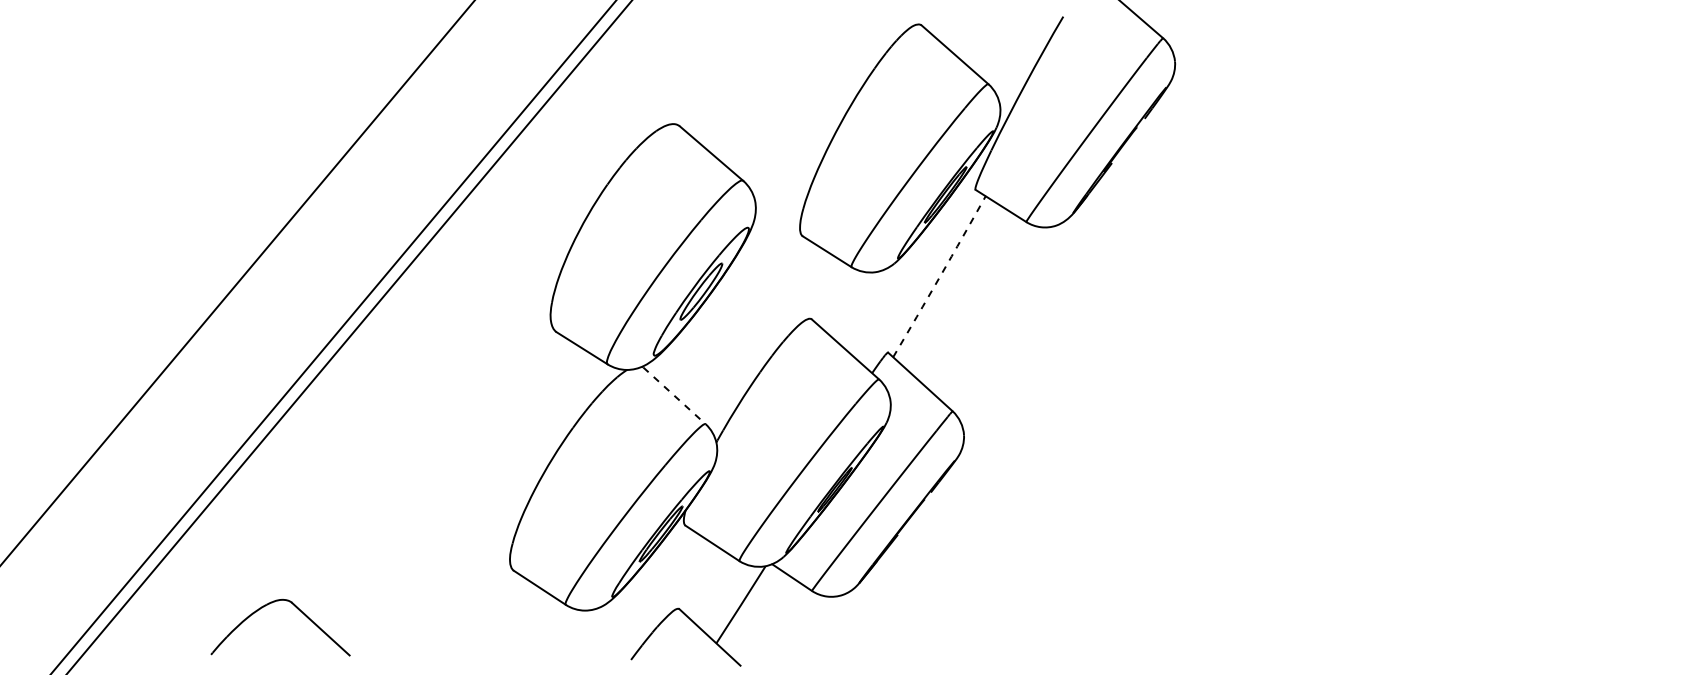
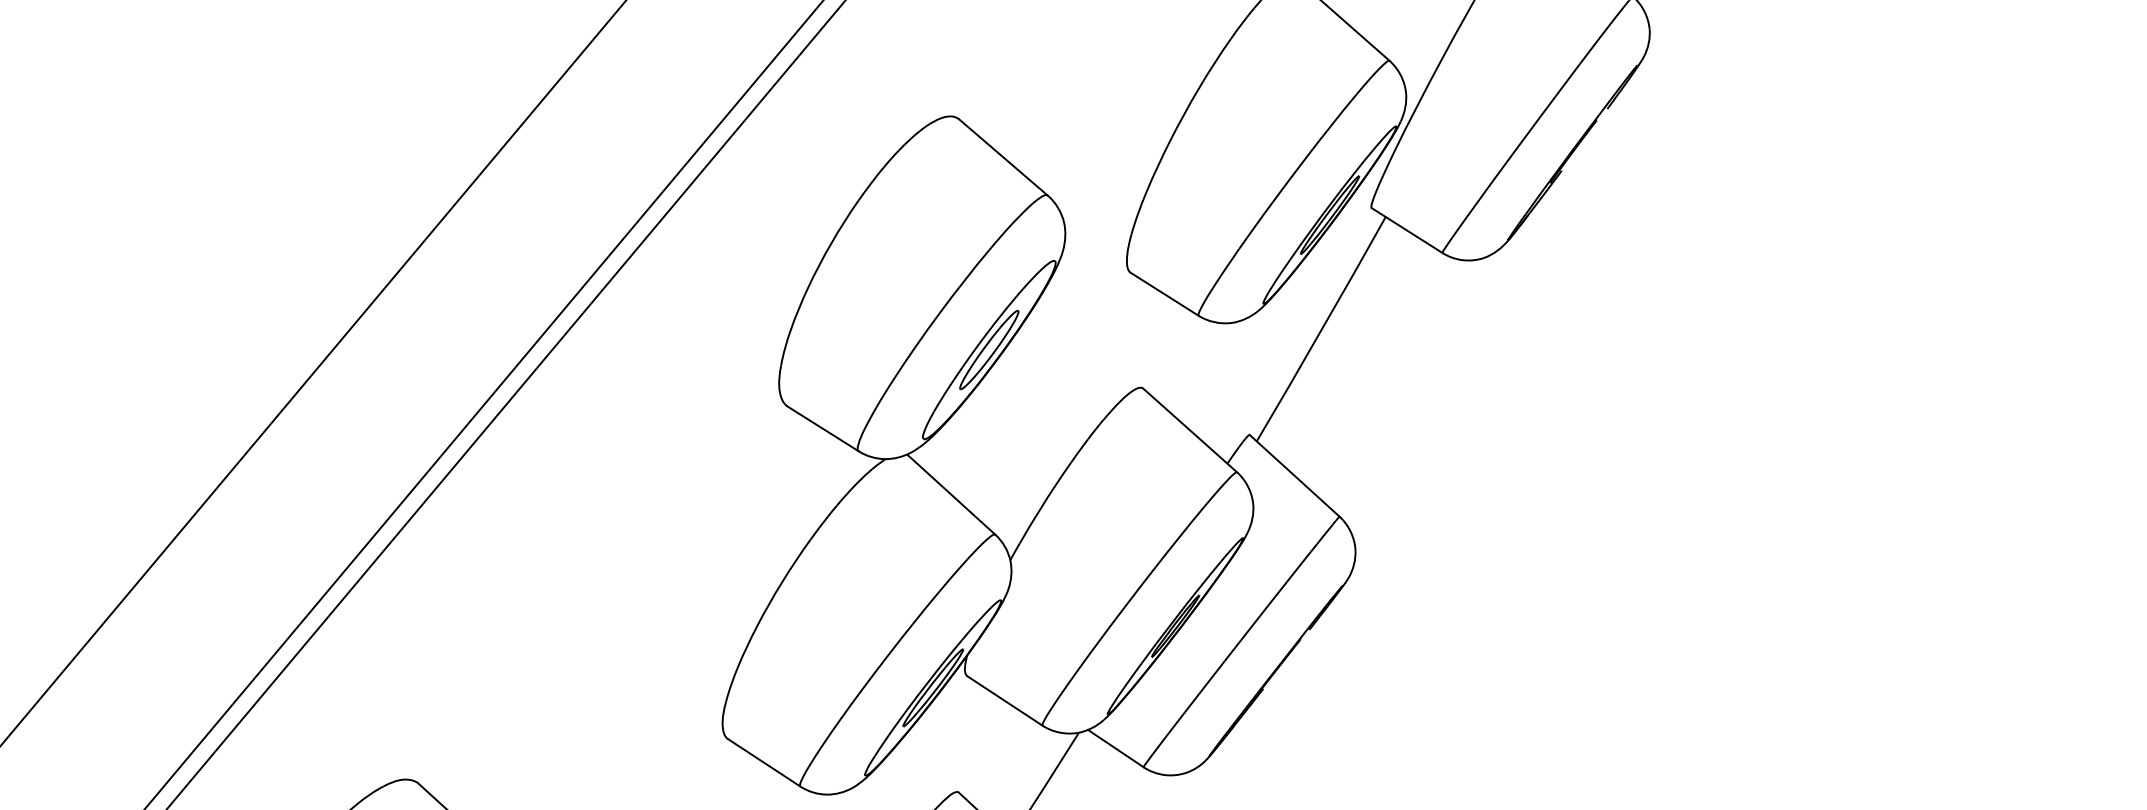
arc: (940, 276) -> (1322, 328), dashed -> solid
line: (674, 396) -> (951, 496), dashed -> solid

